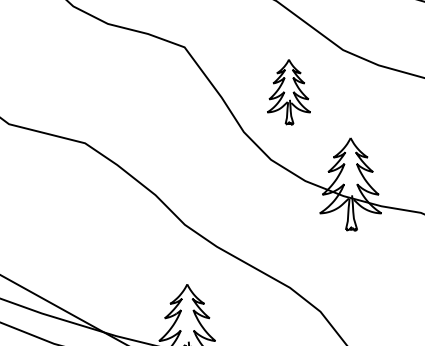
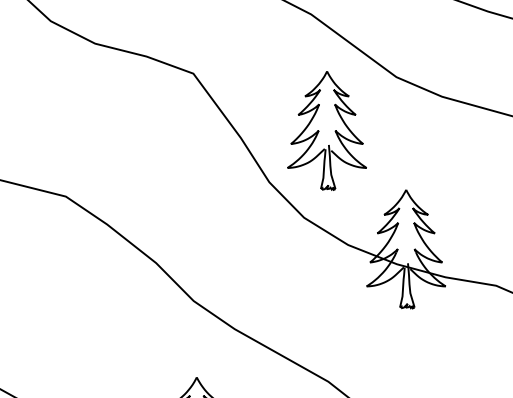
part: (288, 92) -> (326, 131), size x1.43

